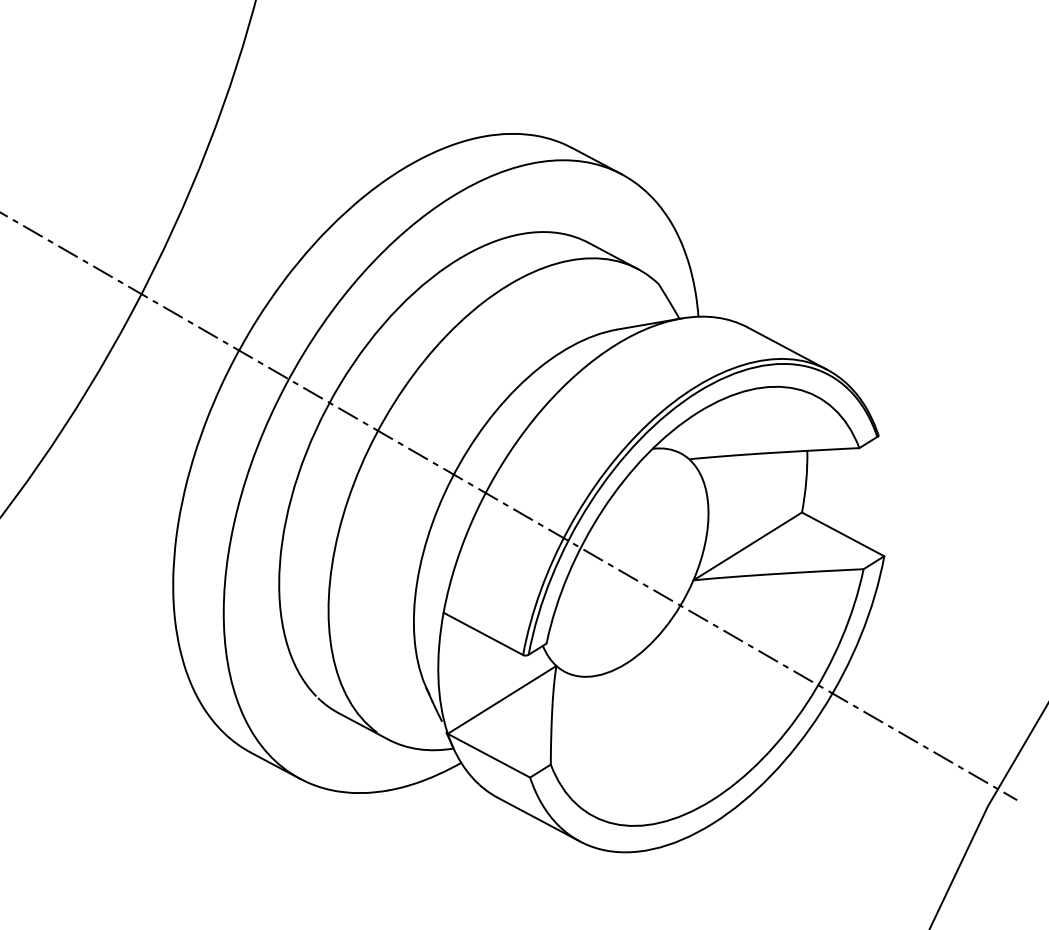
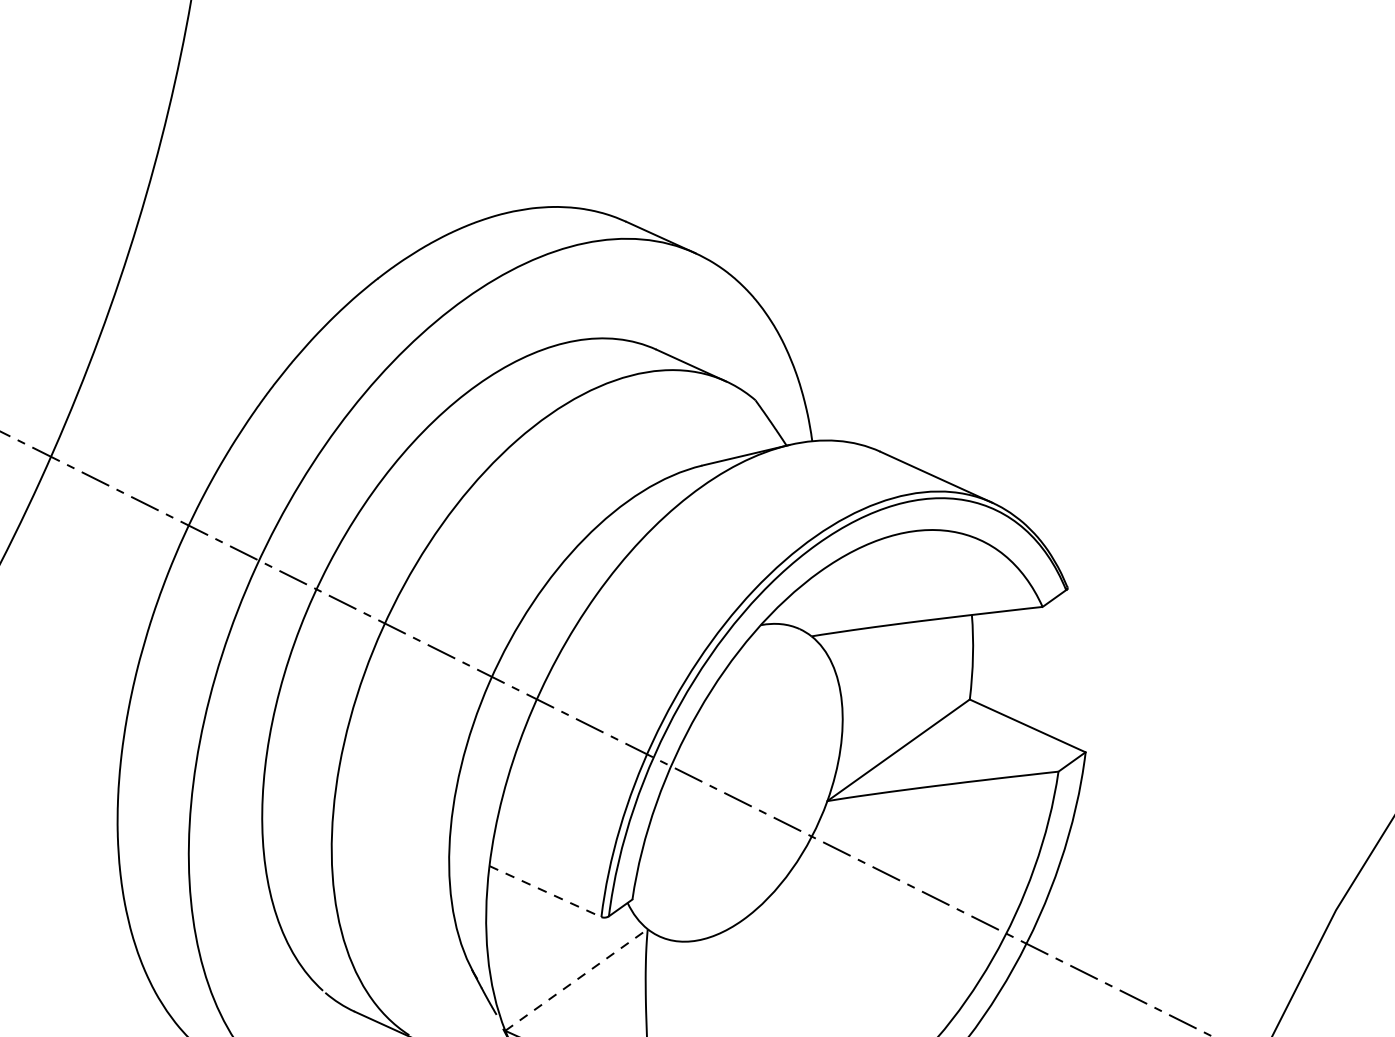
line: (483, 634) -> (545, 892), solid -> dashed
line: (502, 699) -> (577, 979), solid -> dashed

